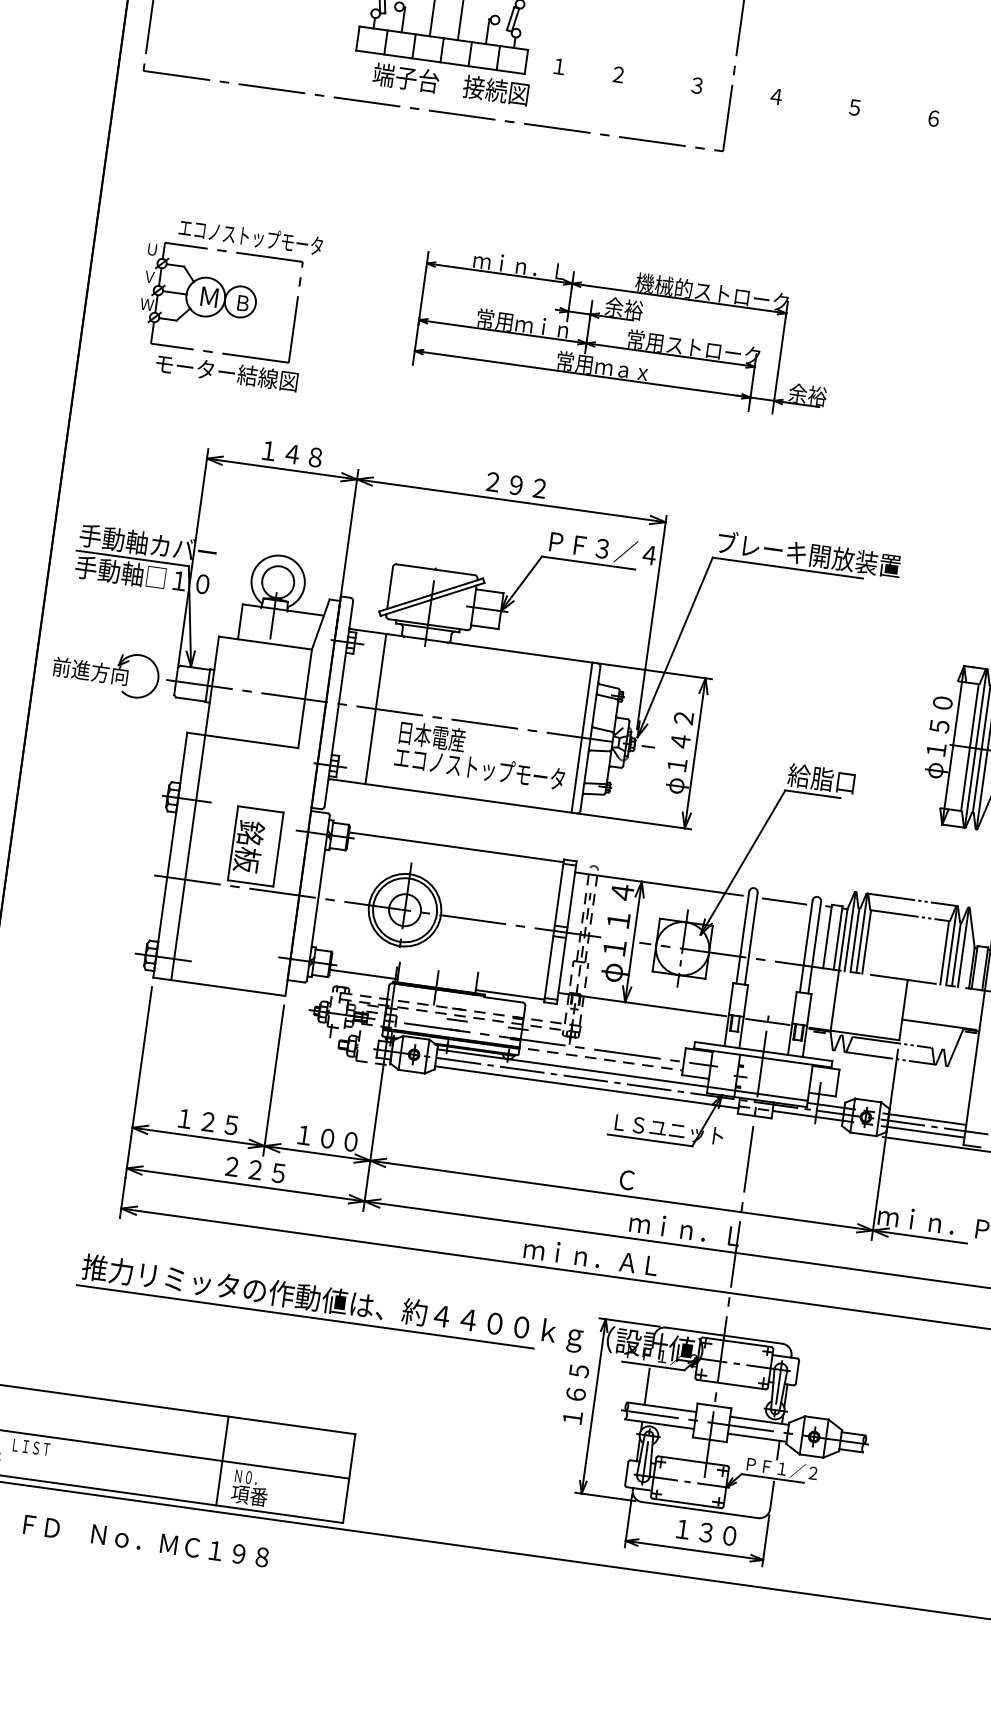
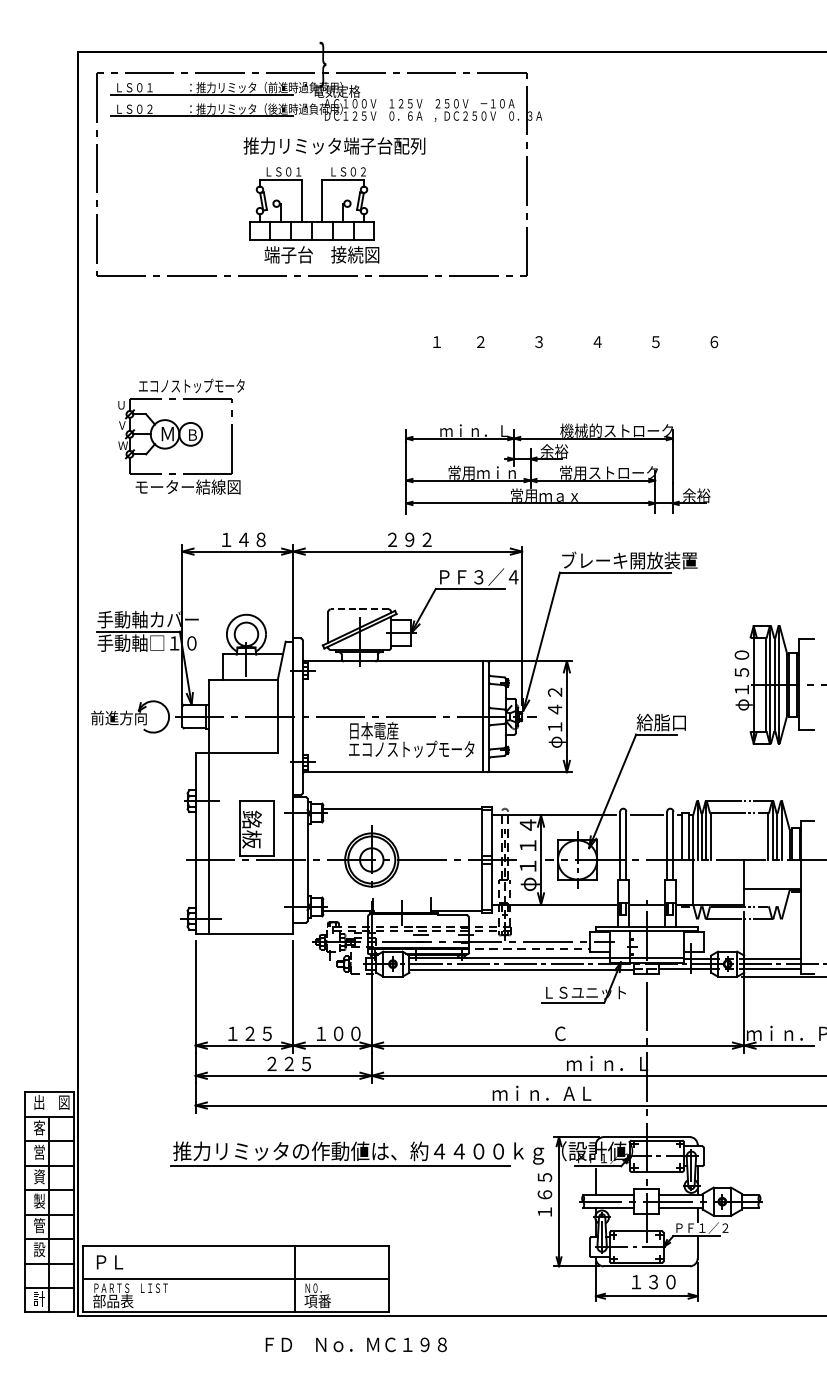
text: (746, 93) -> (575, 342), moved
part: (625, 332) -> (557, 468), moved
line: (435, 569) -> (359, 609), solid -> dashed
line: (376, 708) -> (330, 716), removed
text: (145, 1540) -> (355, 1344), moved

